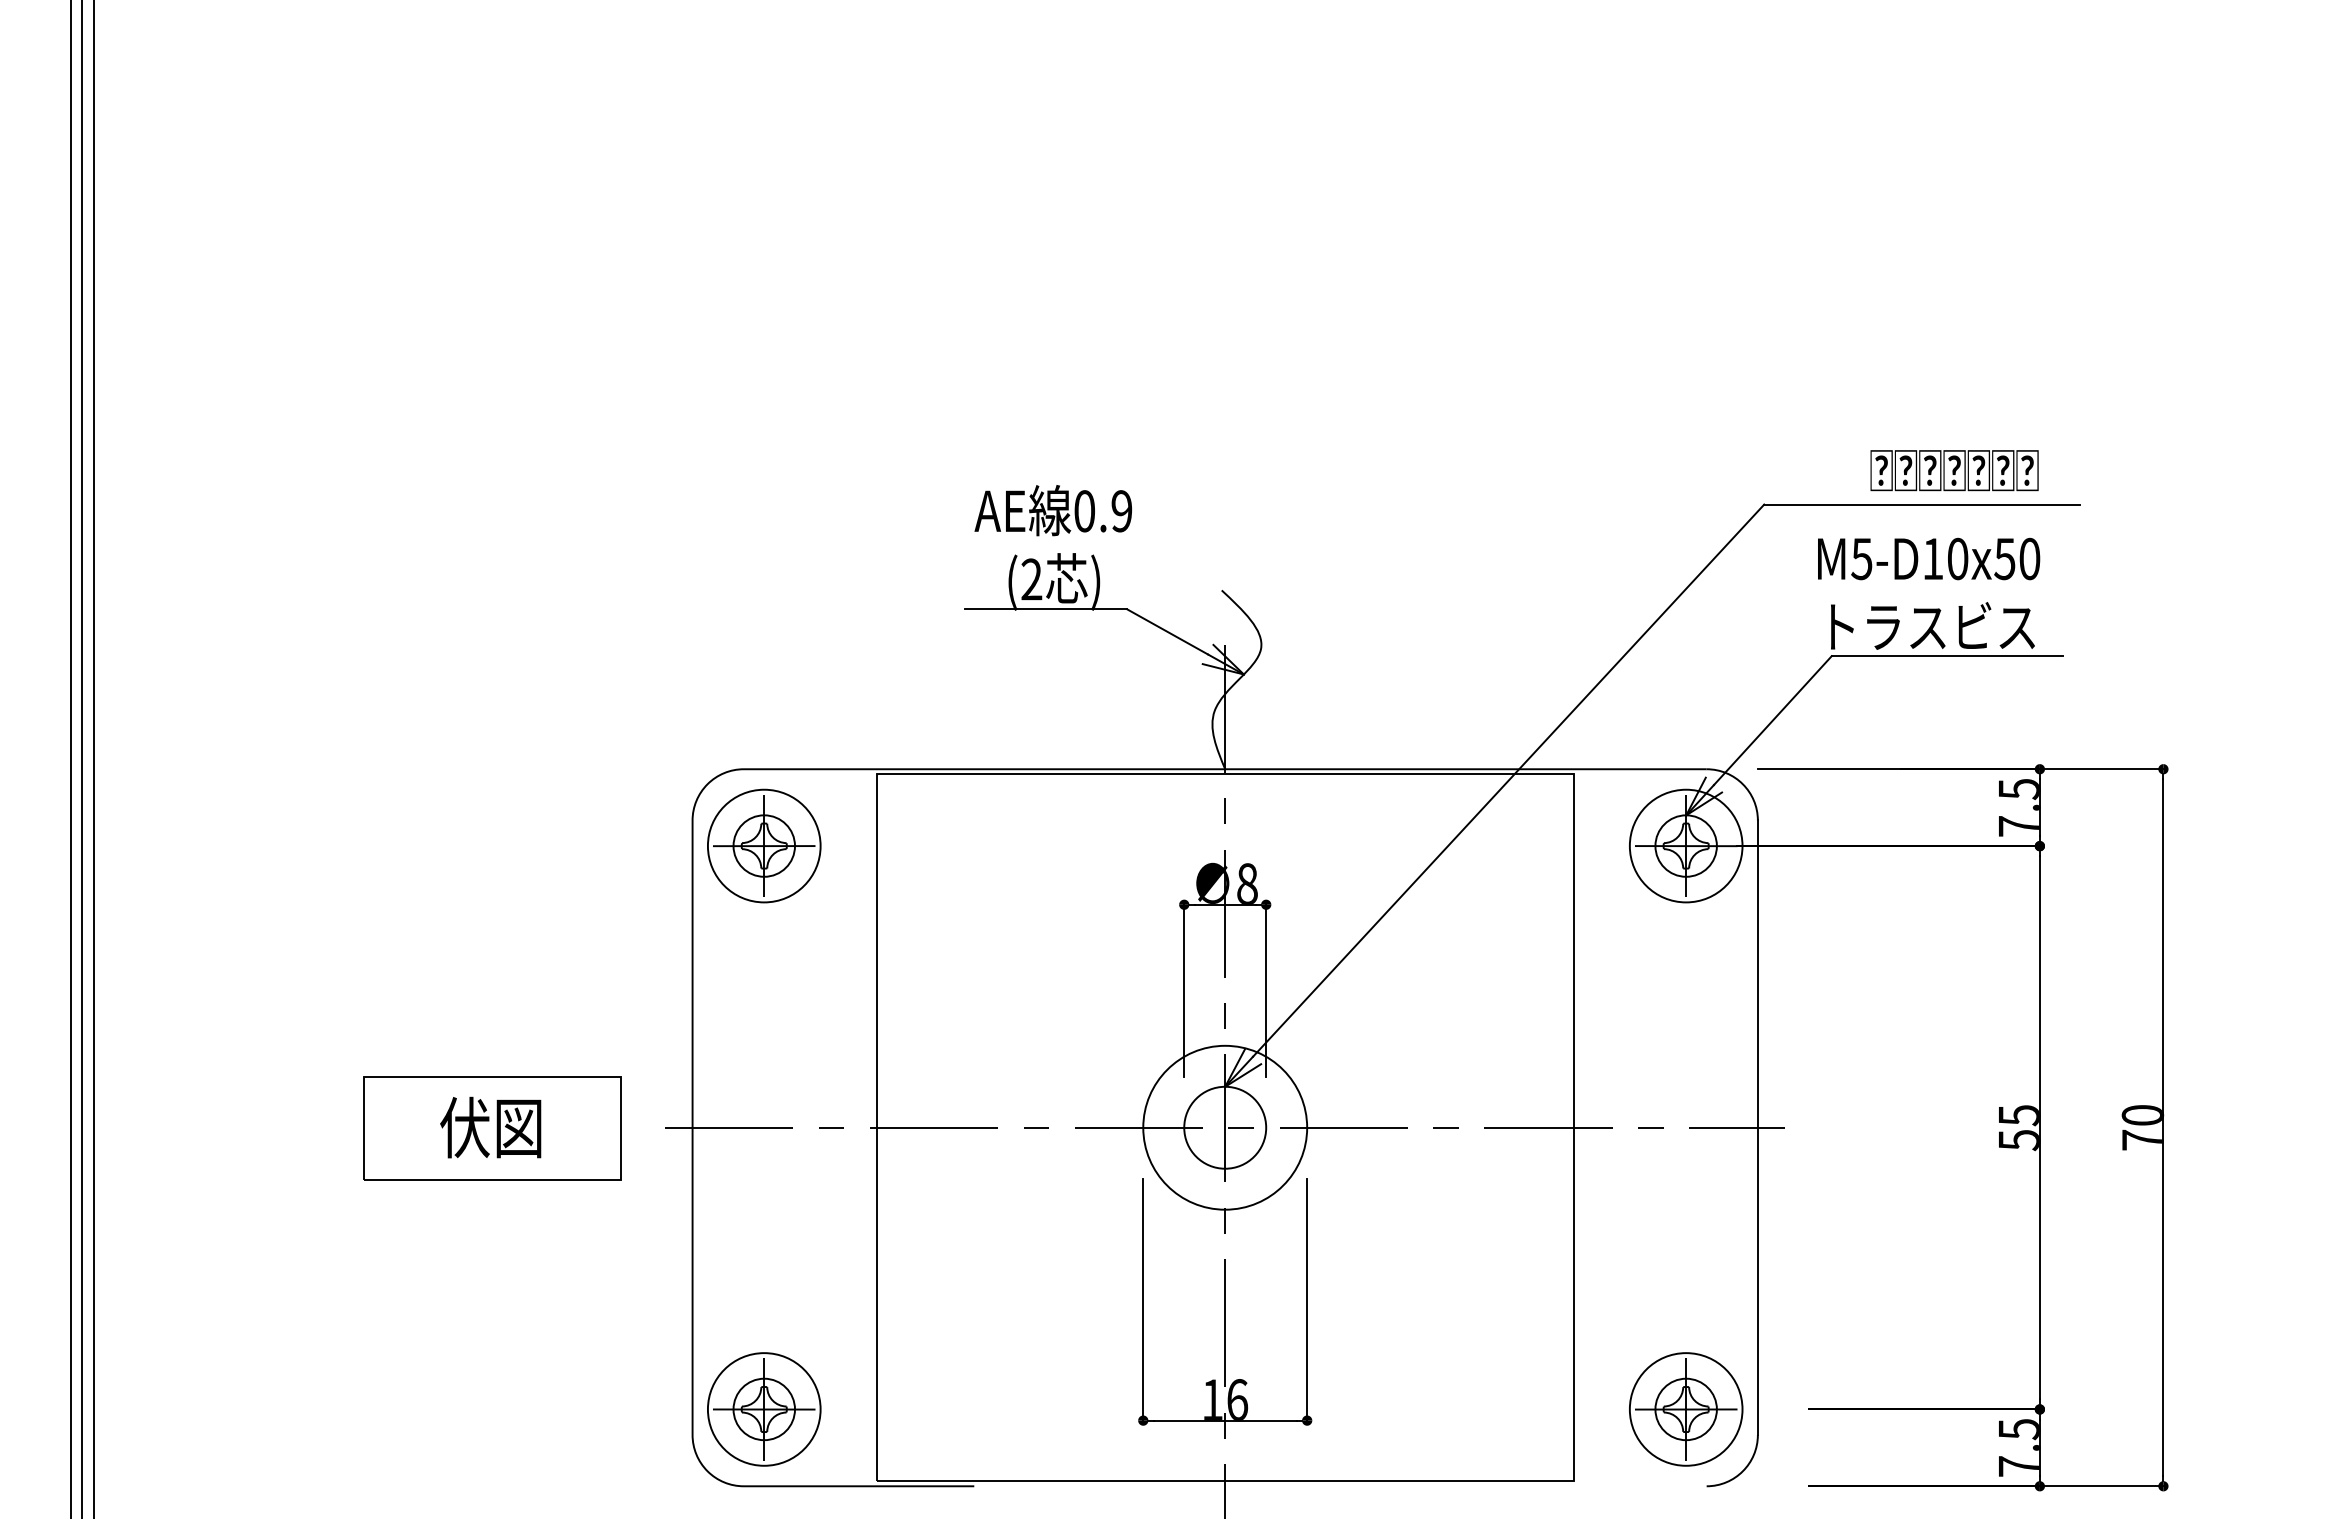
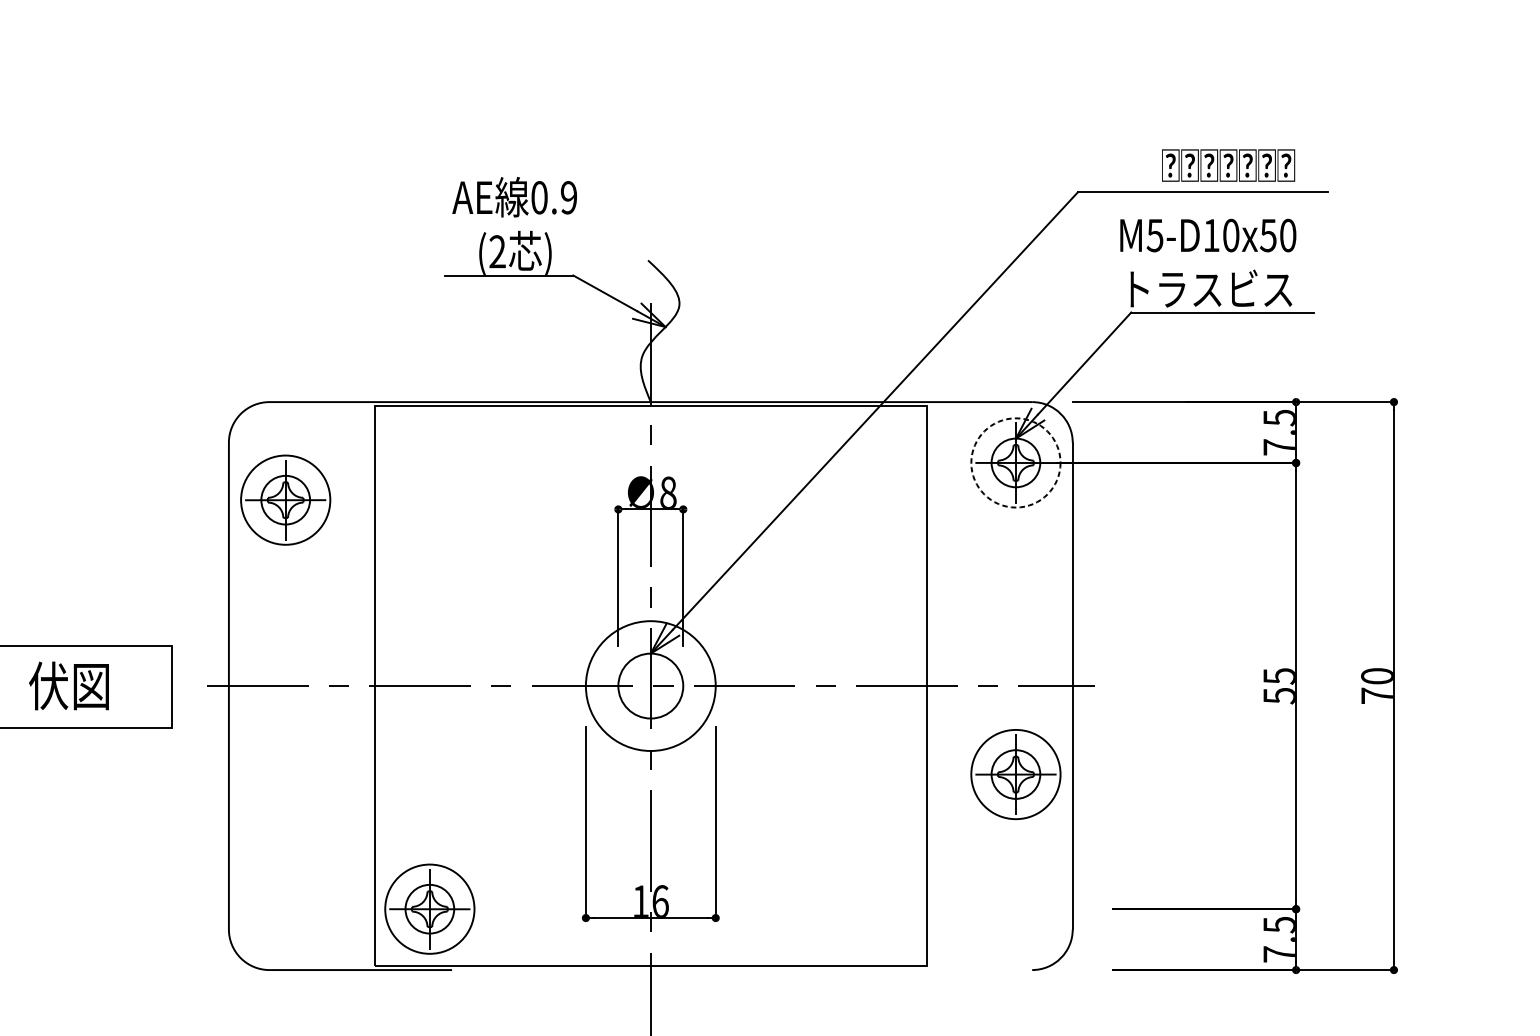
part: (764, 845) -> (285, 499), moved
circle: (1685, 845) -> (1015, 462), solid -> dashed
part: (764, 1409) -> (430, 909), moved
part: (1686, 1409) -> (1016, 774), moved

